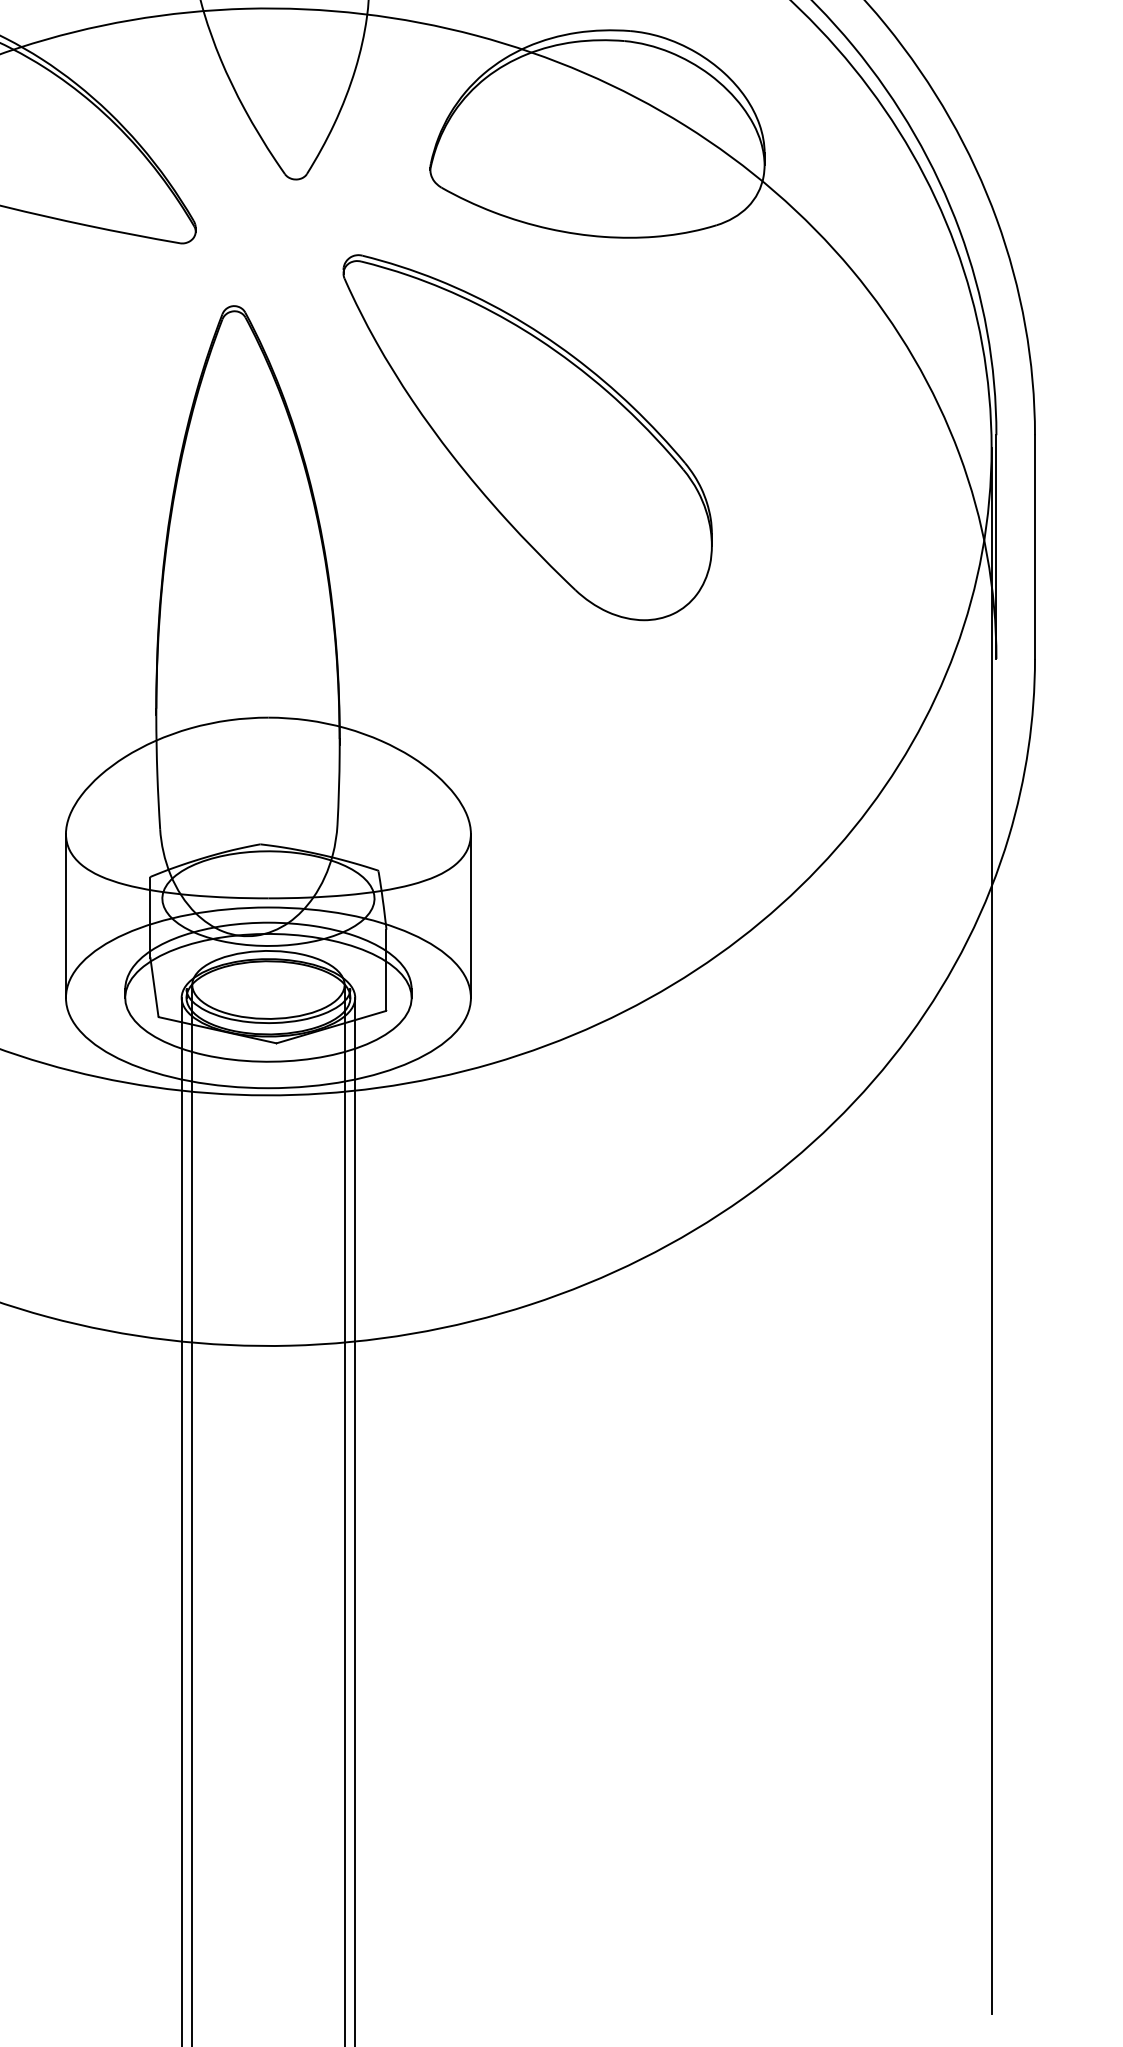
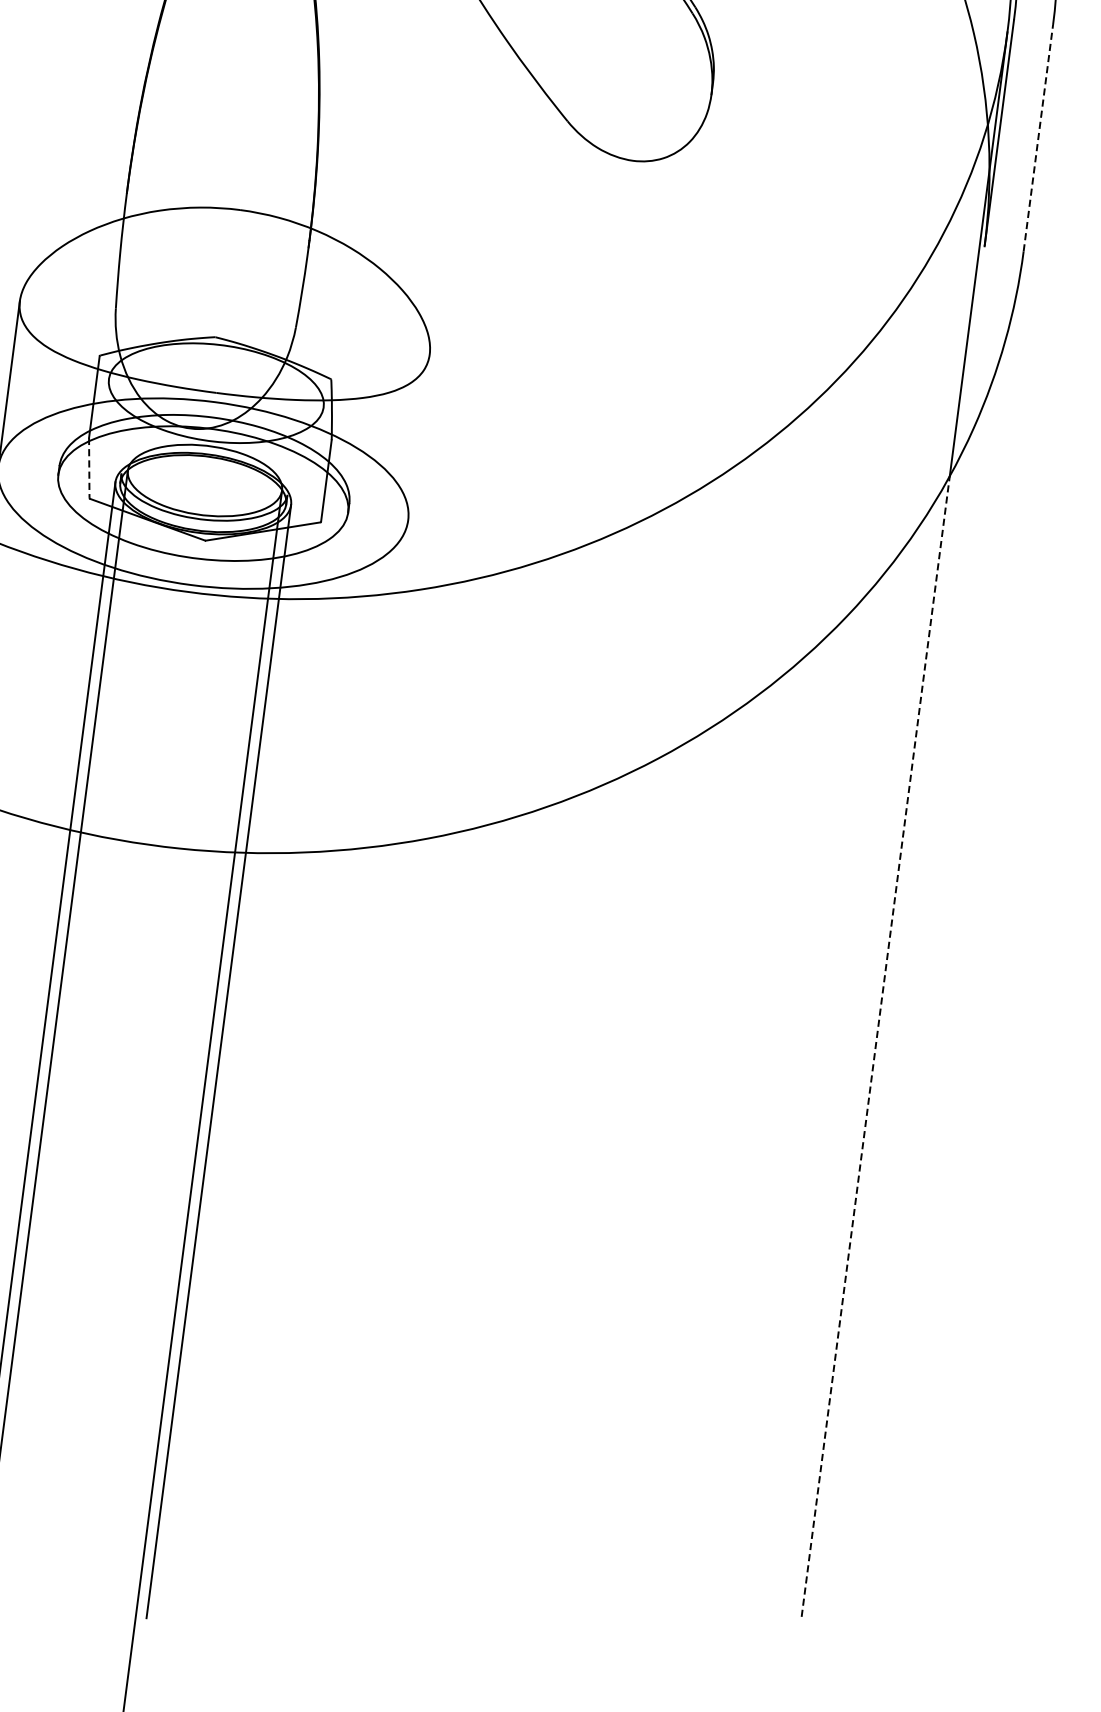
line: (1035, 547) -> (1038, 138), solid -> dashed
line: (470, 915) -> (418, 436), removed
line: (154, 987) -> (89, 468), solid -> dashed
line: (991, 1449) -> (875, 1045), solid -> dashed

